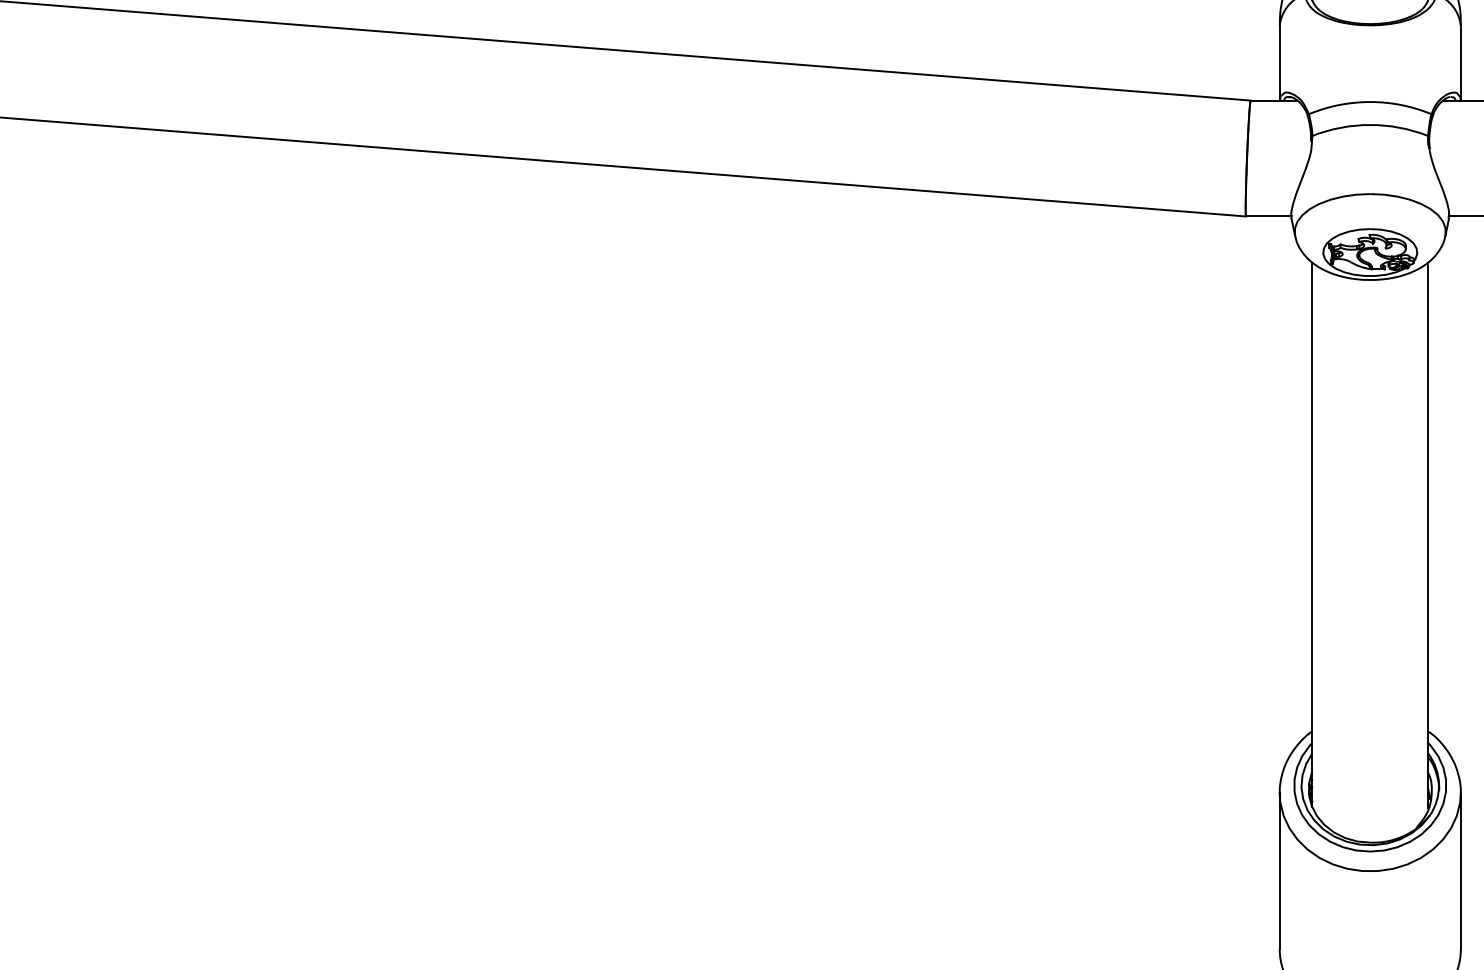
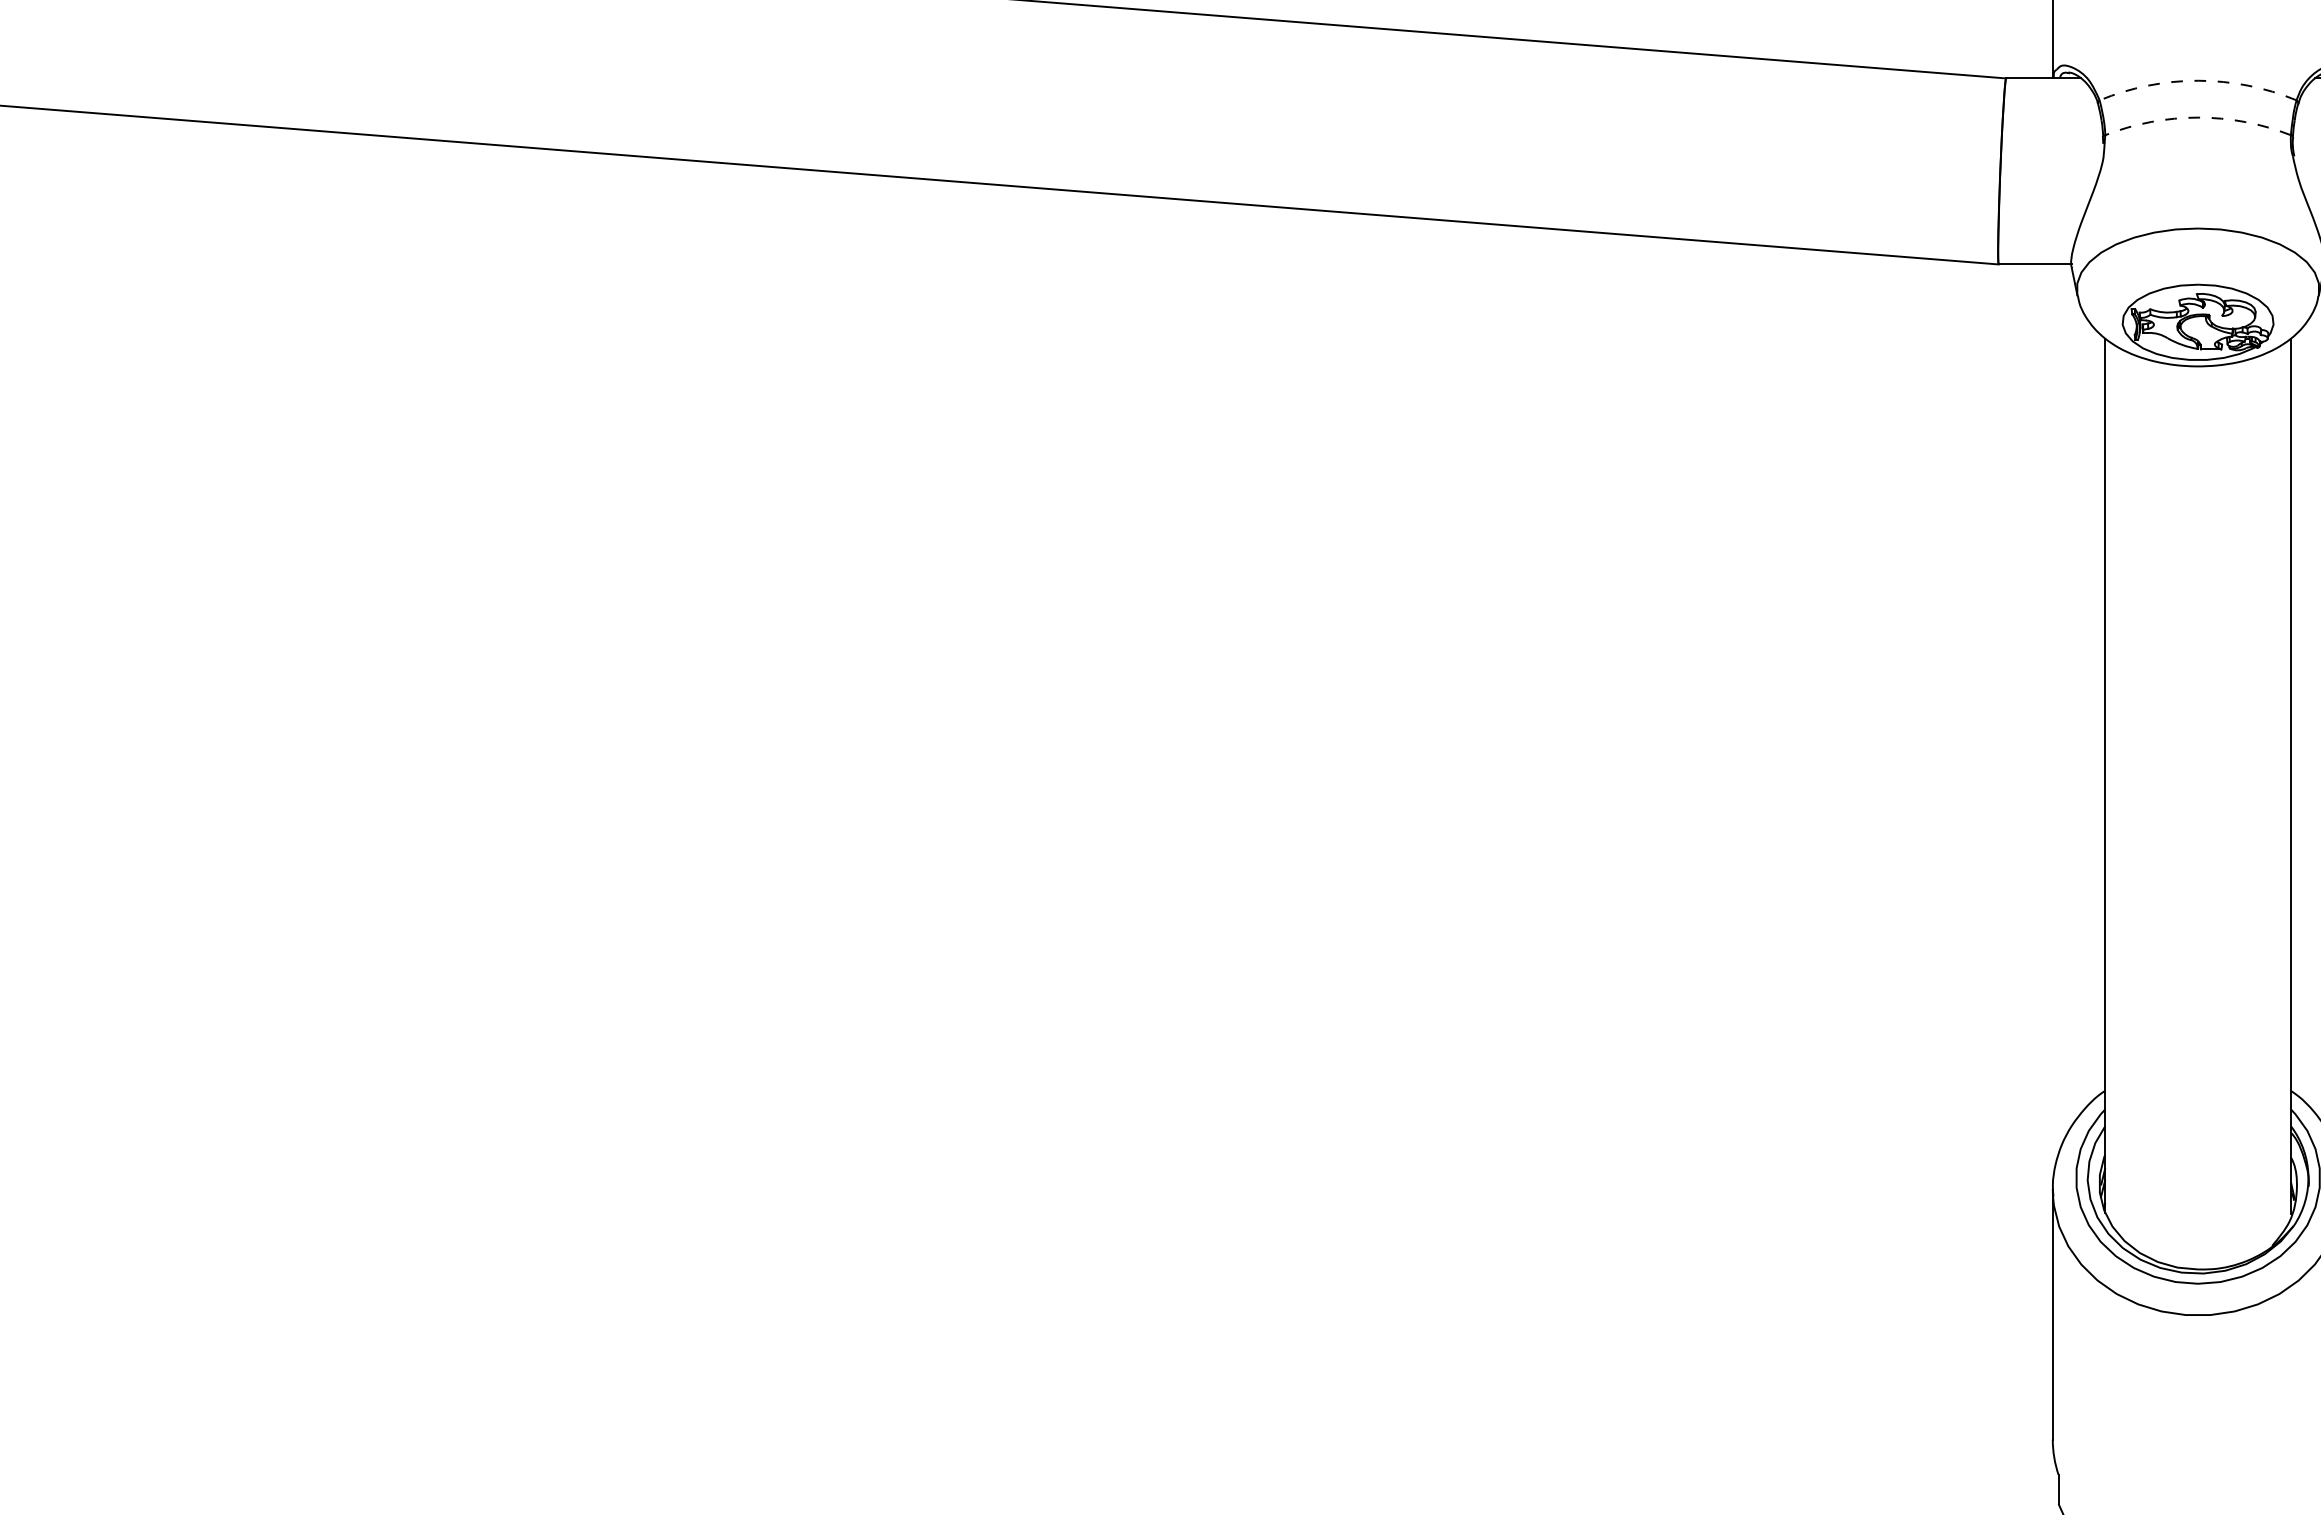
arc: (1370, 102) -> (2198, 81), solid -> dashed
arc: (1370, 125) -> (2198, 118), solid -> dashed

